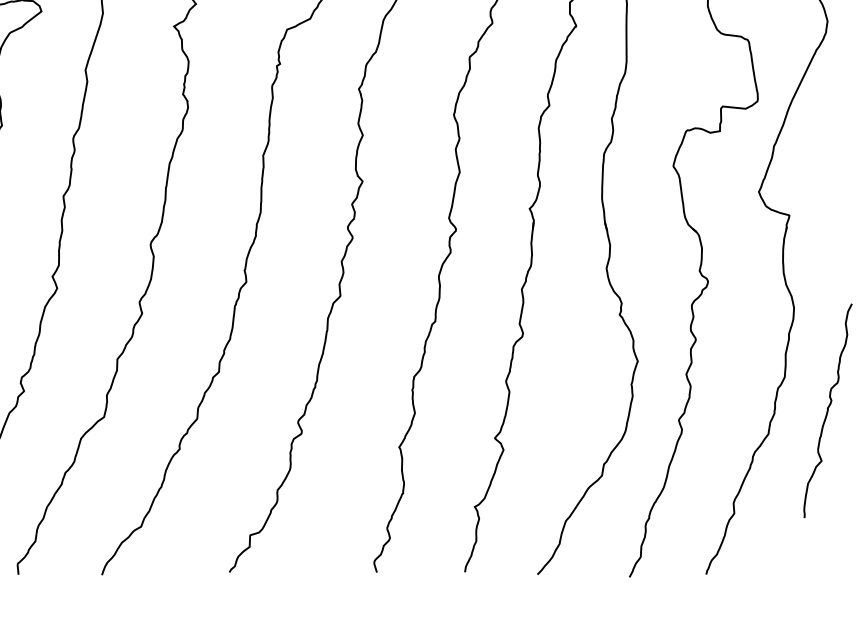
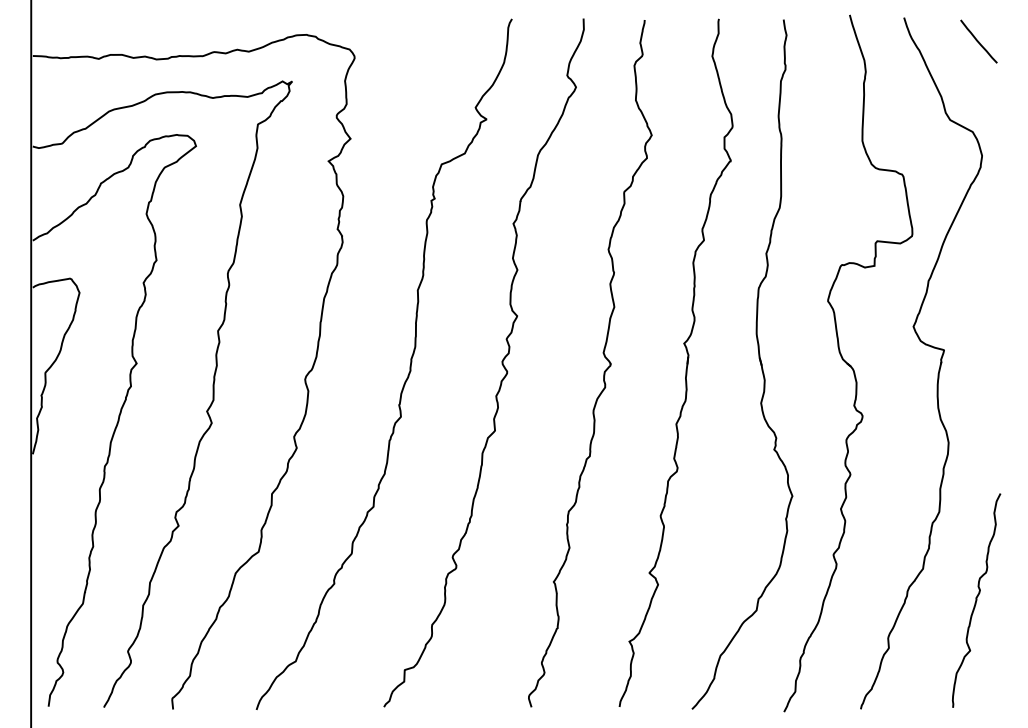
curve: (827, 410) -> (976, 600), moved

